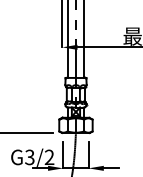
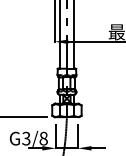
text: (49, 157) -> (43, 138), G3/2 -> G3/8

